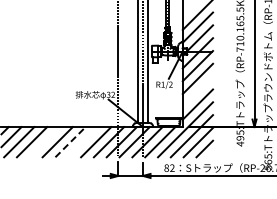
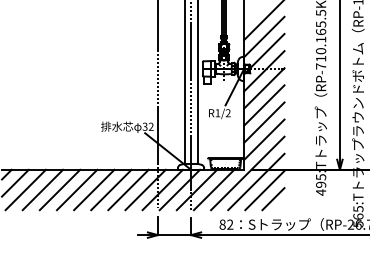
line: (197, 91) -> (263, 122), added
line: (70, 141) -> (94, 189), dashed -> solid
line: (44, 142) -> (59, 190), added
line: (83, 142) -> (111, 190), added

